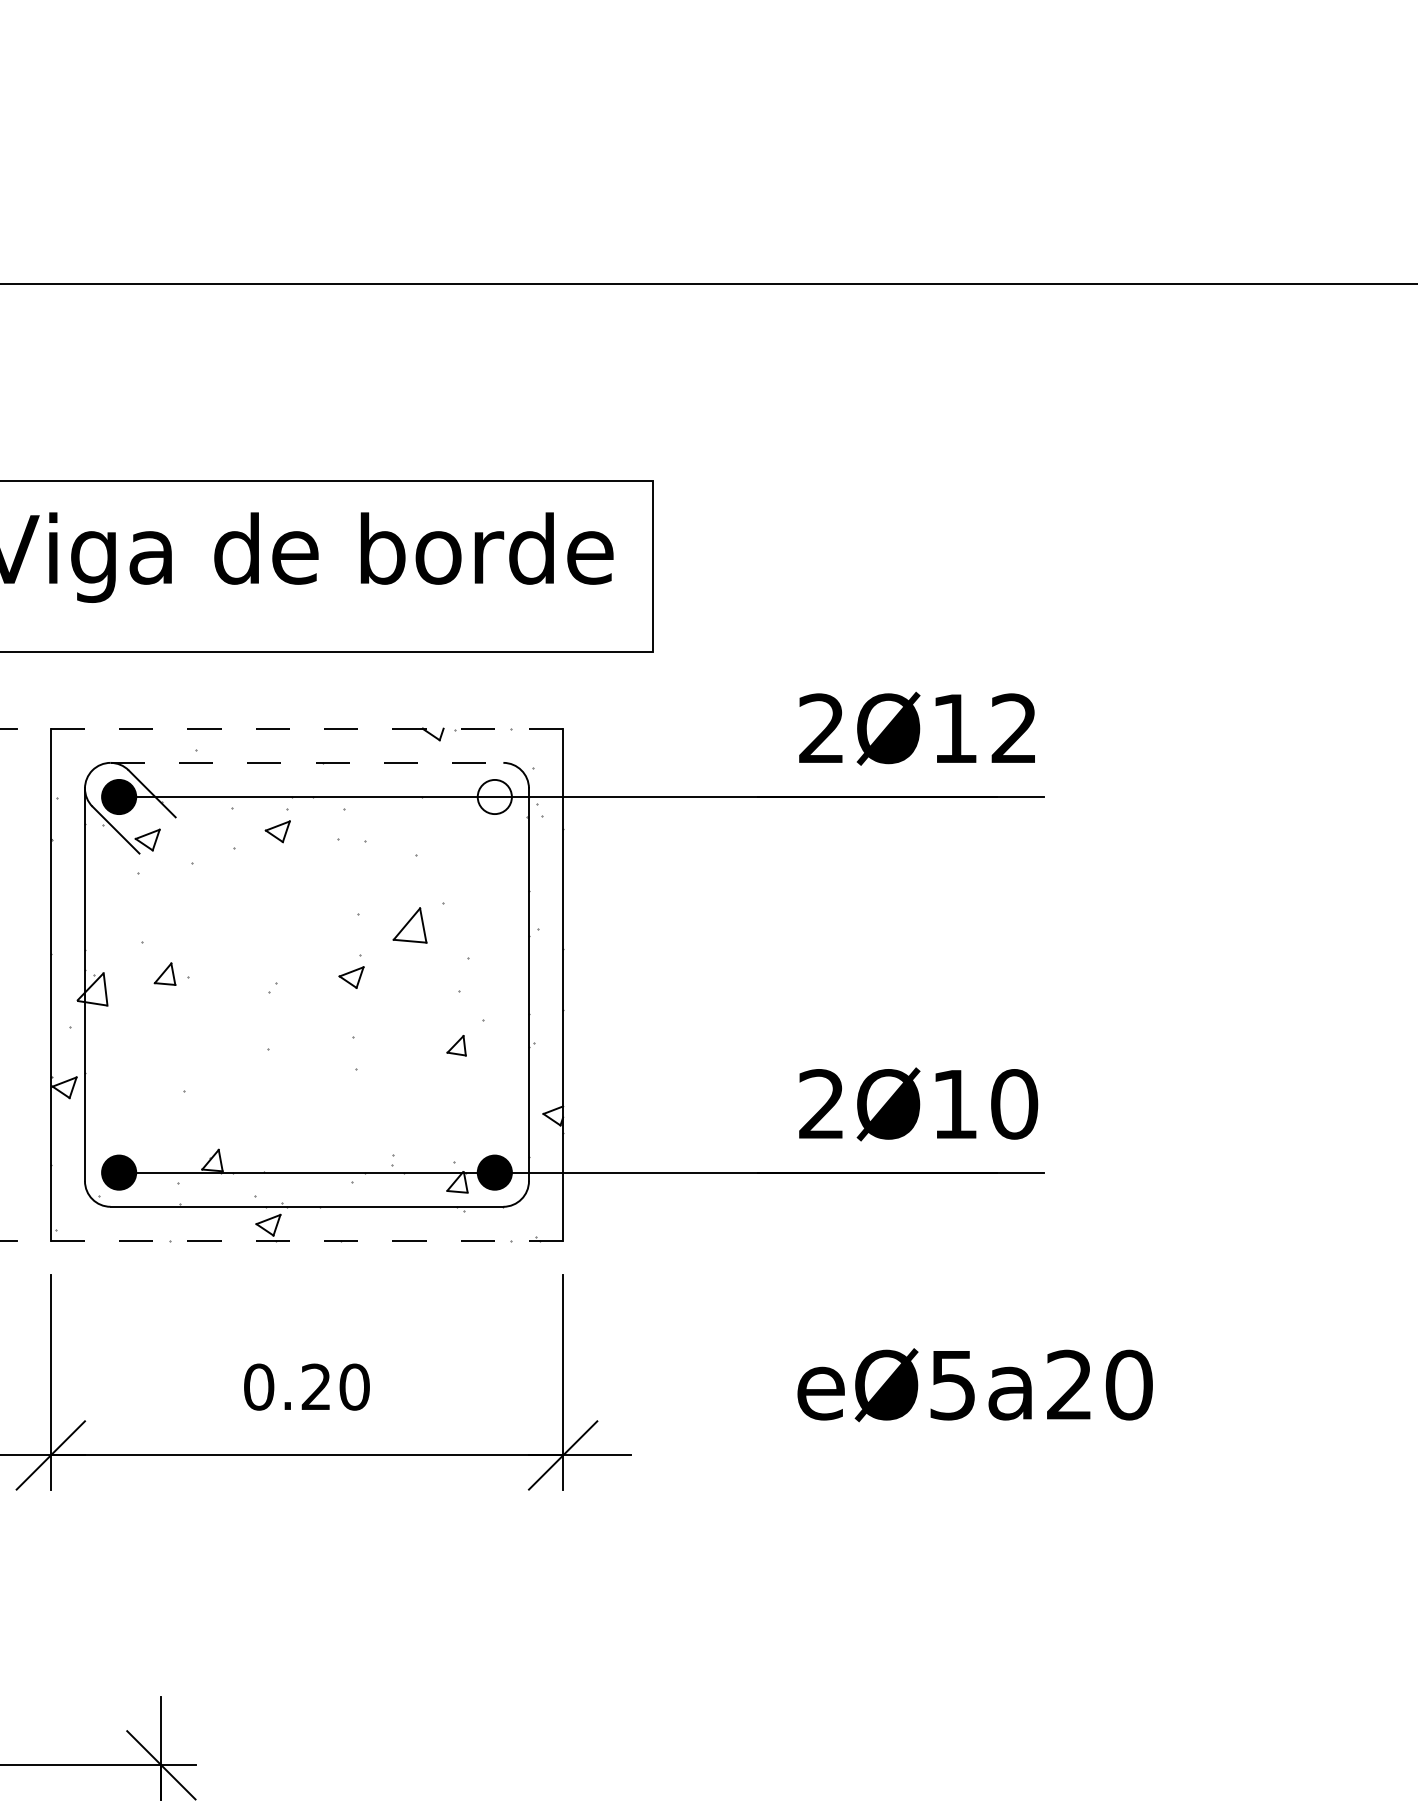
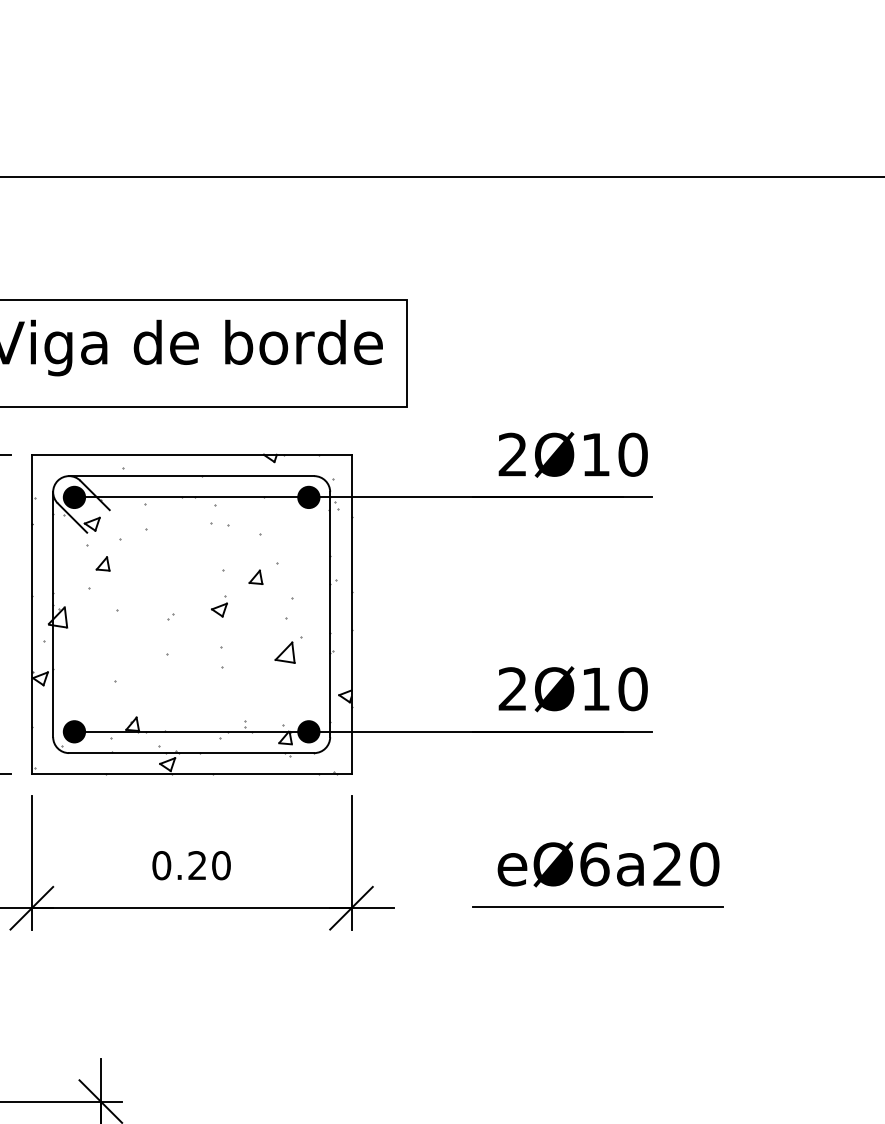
line: (306, 728) -> (191, 454), dashed -> solid
text: (1013, 728) -> (632, 454), 2Ø12 -> 2Ø10
line: (306, 763) -> (191, 476), dashed -> solid
fill: (494, 797) -> (308, 497), added
part: (277, 825) -> (173, 515), removed
part: (409, 923) -> (255, 576), size x0.62
part: (164, 973) -> (102, 563), moved
part: (455, 1045) -> (284, 652), size x1.67
line: (306, 1241) -> (191, 774), dashed -> solid
text: (952, 1385) -> (594, 864), eØ5a20 -> eØ6a20
line: (959, 1454) -> (598, 907), added

